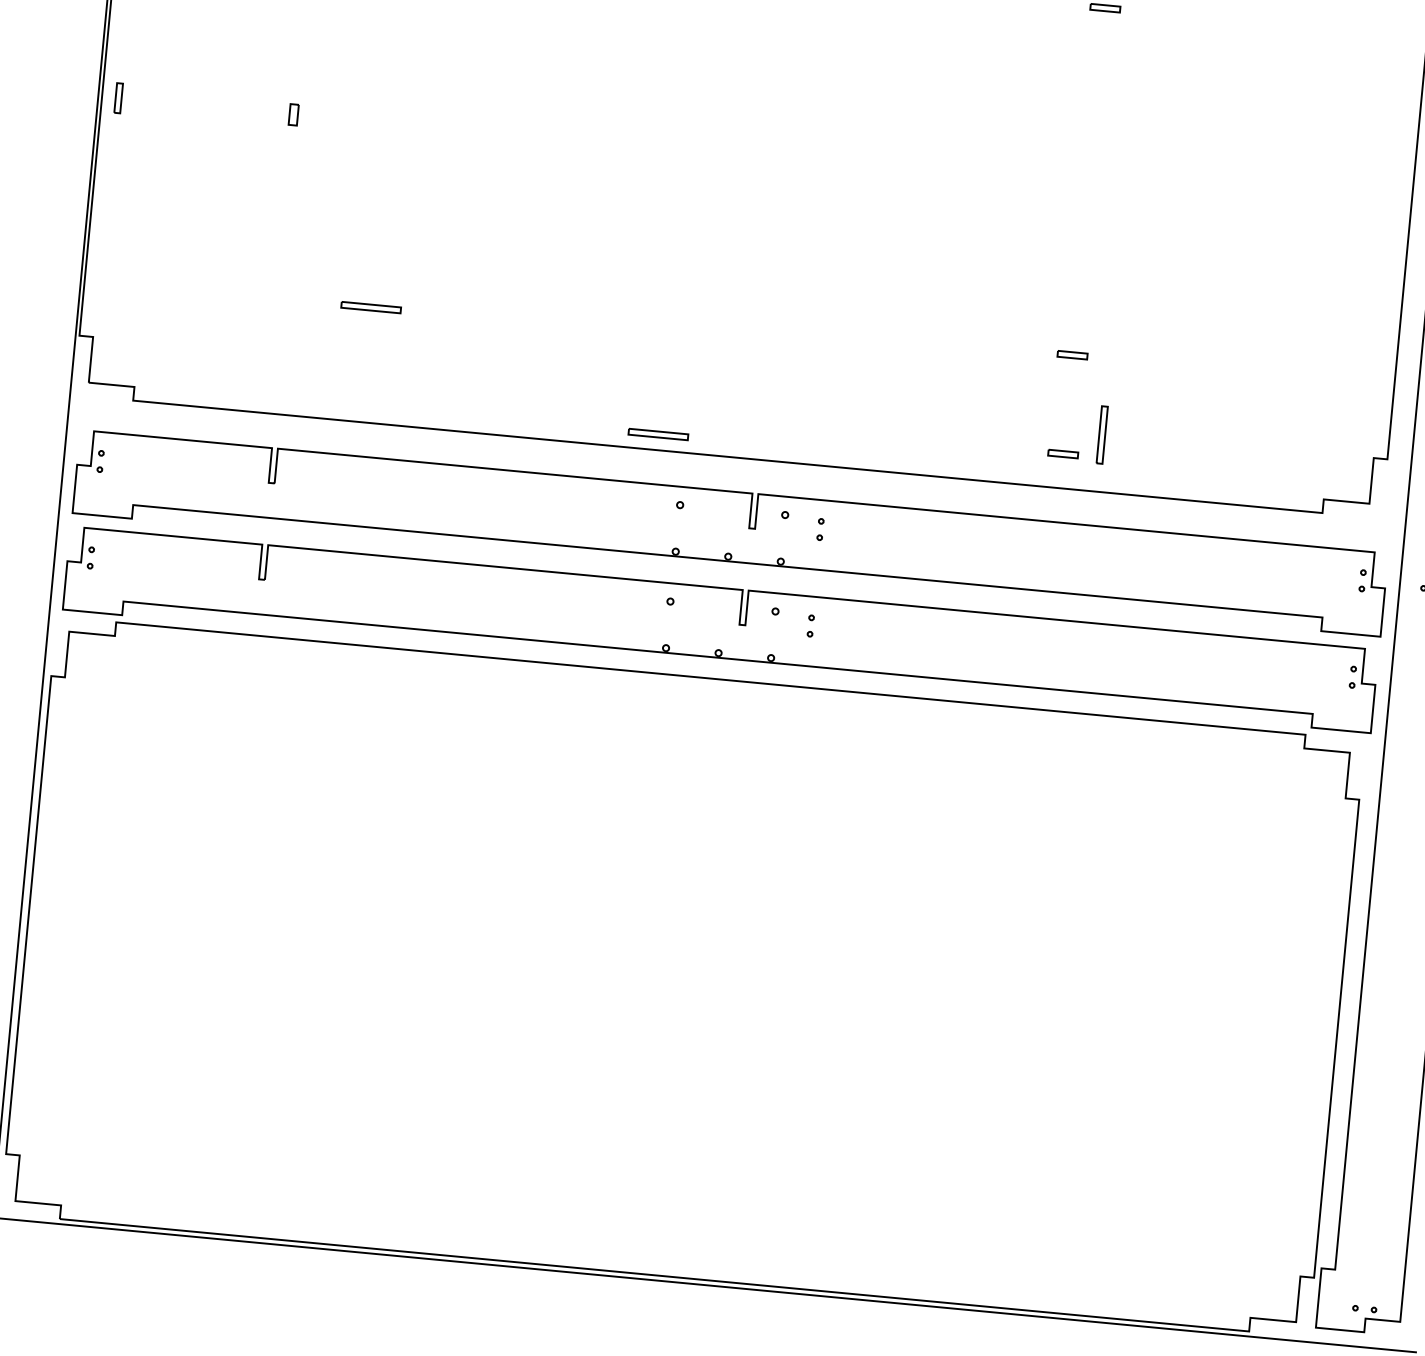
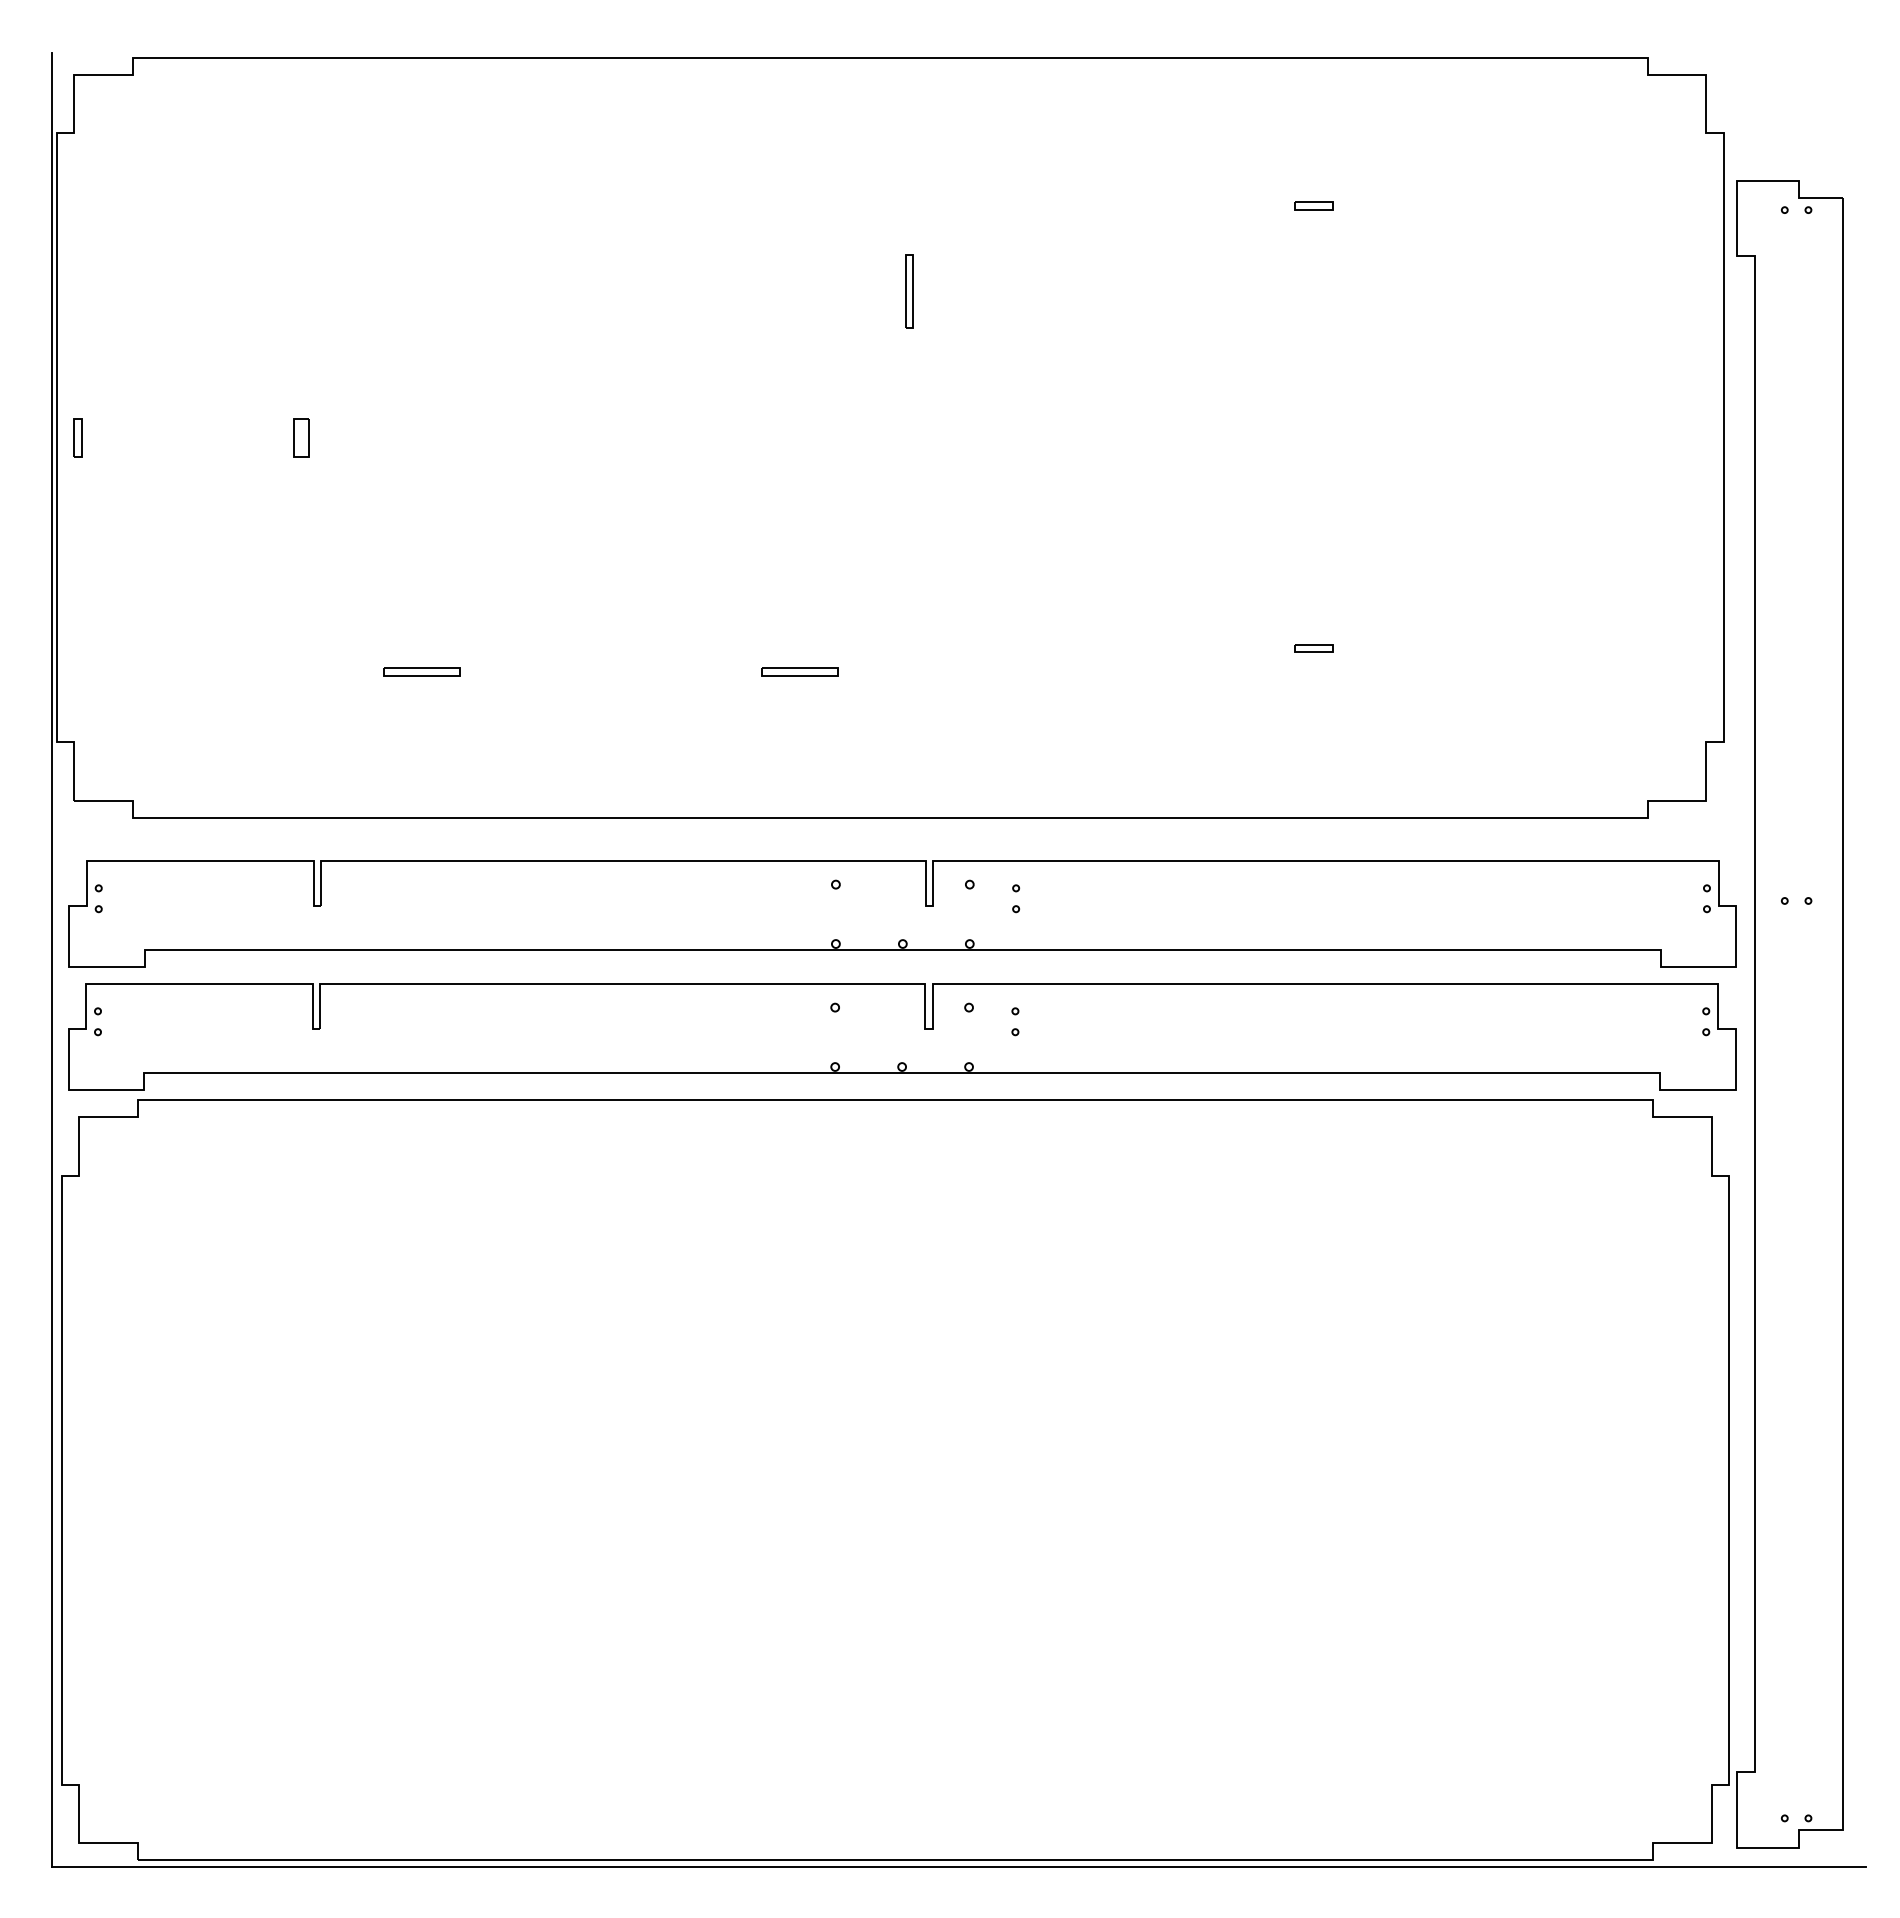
part: (293, 114) -> (301, 437), size x1.43
part: (658, 434) -> (799, 671), moved
part: (1102, 434) -> (909, 291), moved
part: (1063, 454) -> (1313, 774), removed

